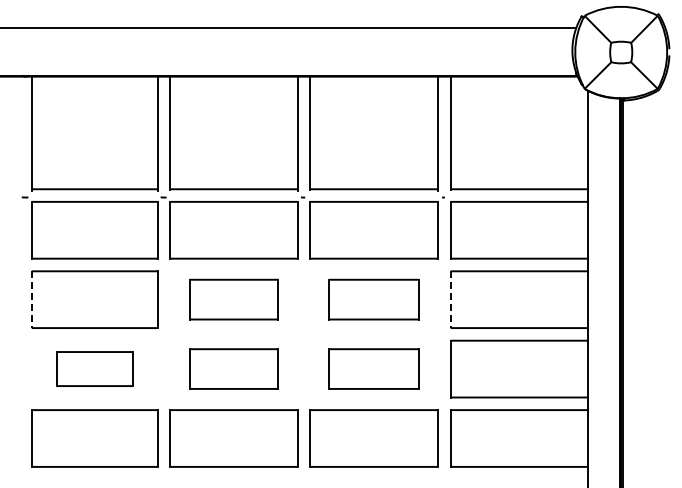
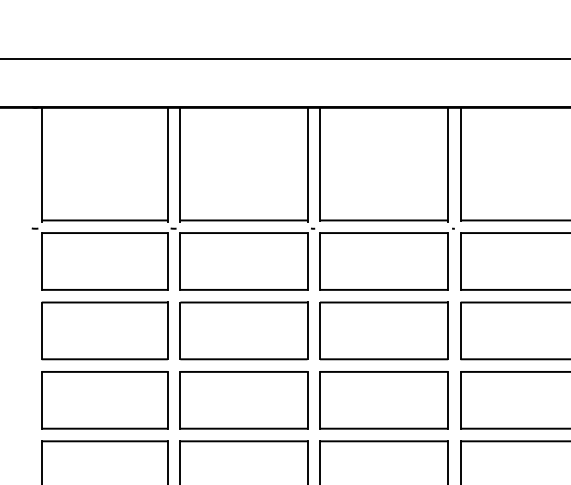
part: (233, 299) -> (243, 330), size x1.43
part: (373, 299) -> (383, 330), size x1.43
line: (31, 300) -> (41, 331), dashed -> solid
line: (450, 300) -> (460, 331), dashed -> solid
part: (94, 368) -> (104, 399), size x1.67
part: (233, 368) -> (243, 399), size x1.43
part: (373, 368) -> (383, 399), size x1.43

